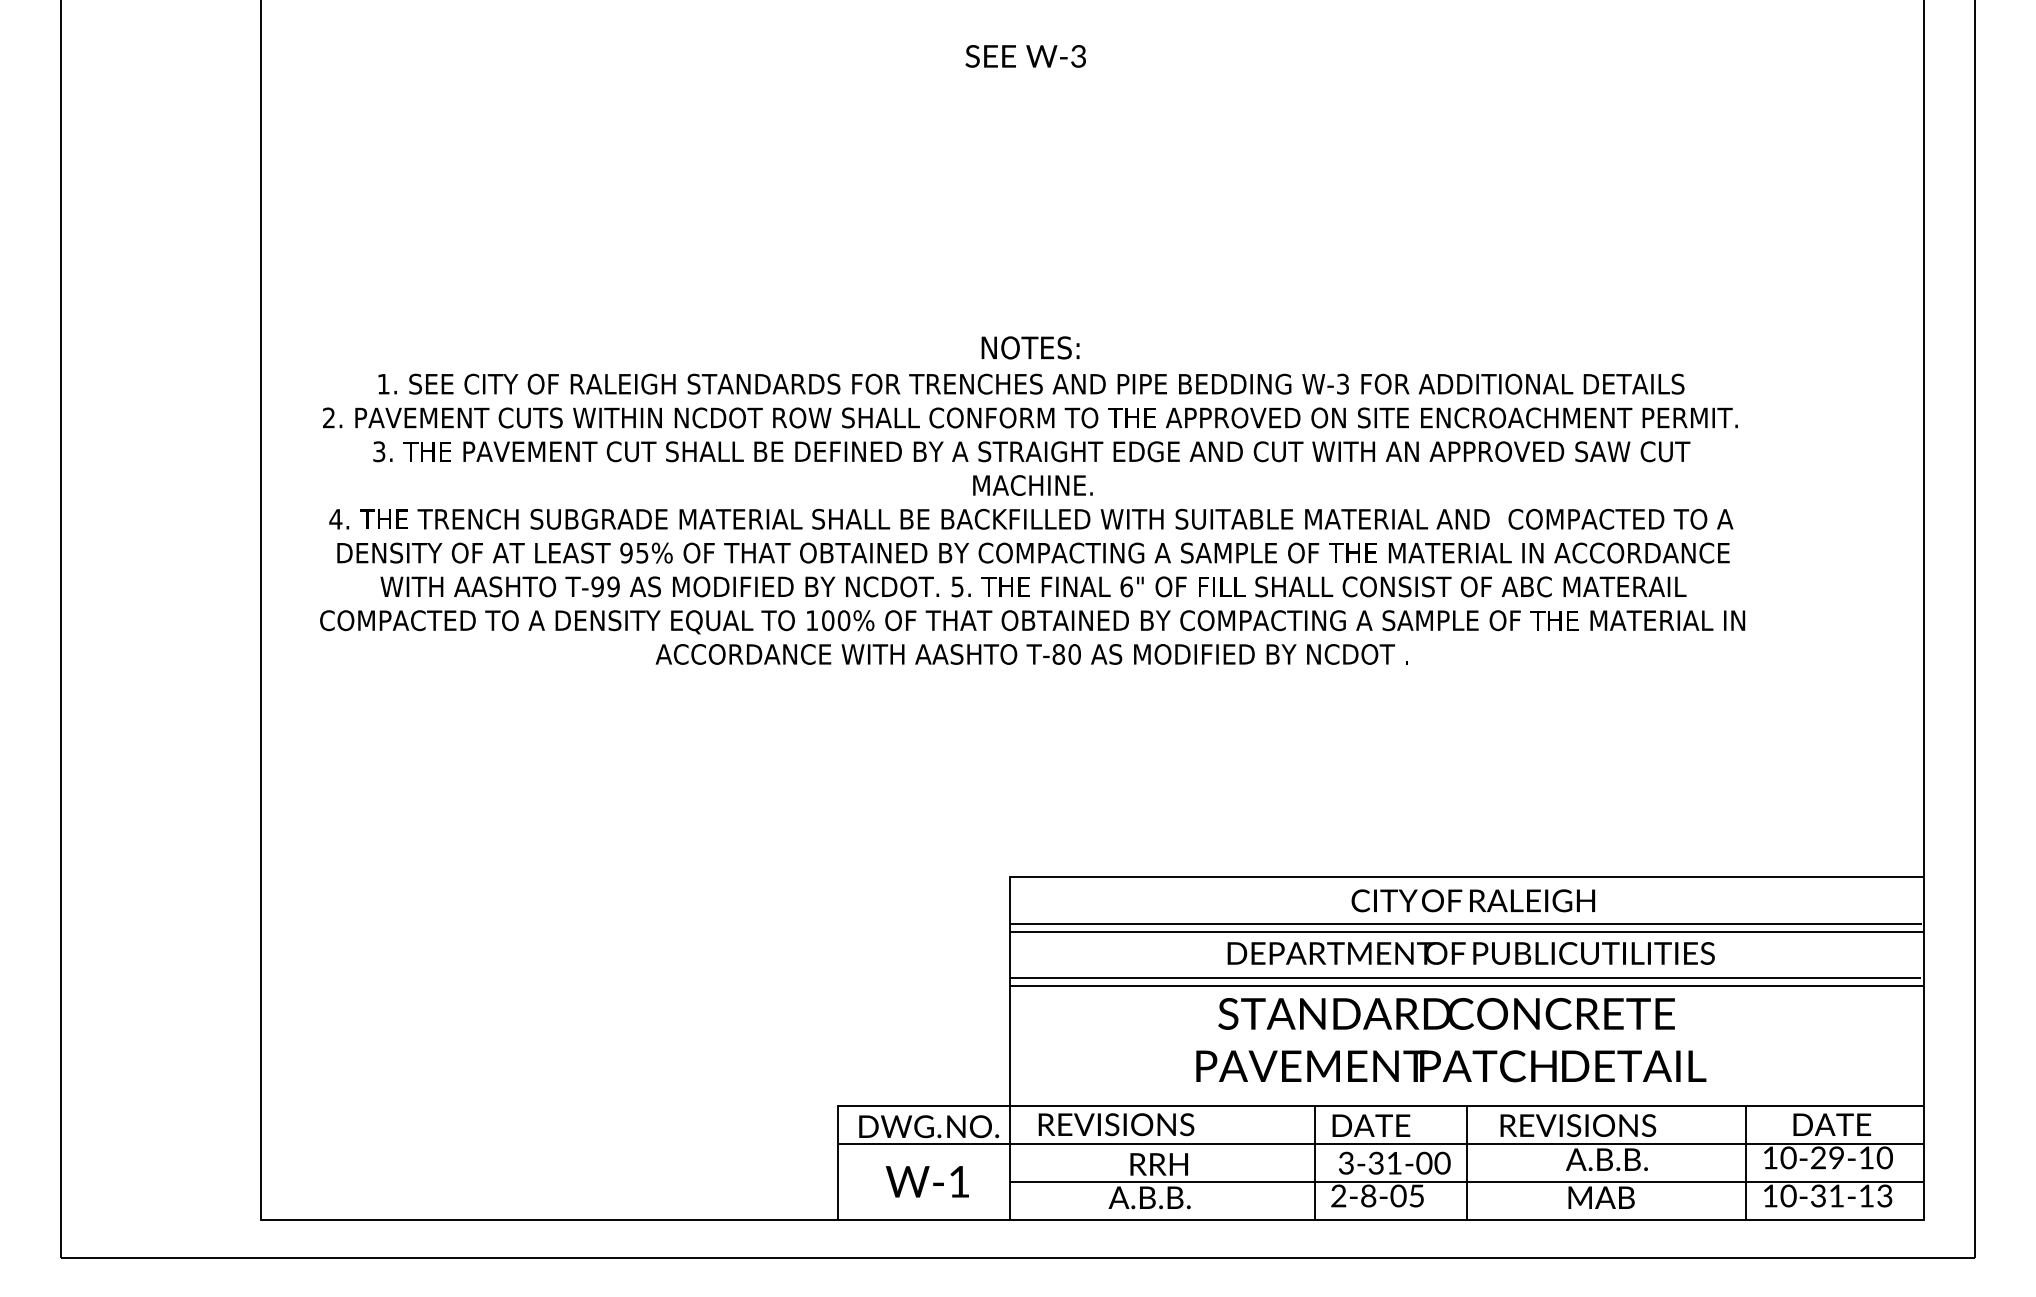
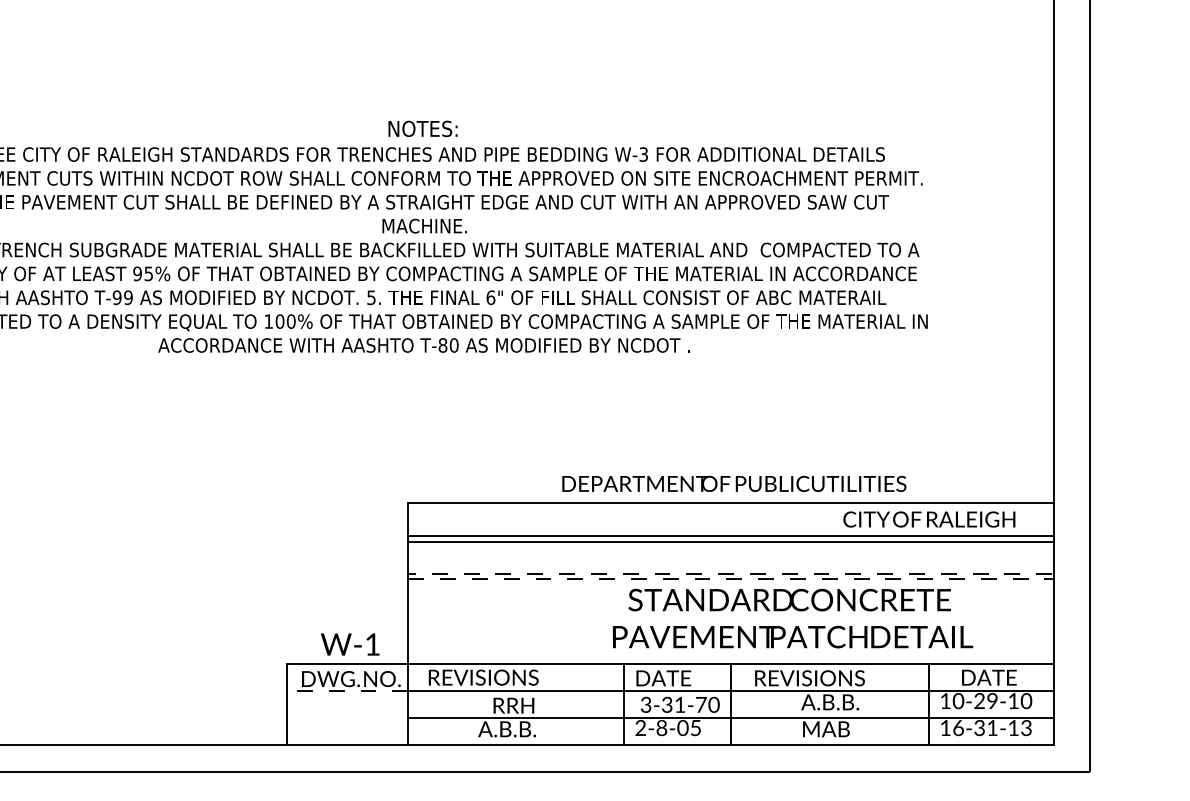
text: (1473, 900) -> (929, 519), moved
text: (1470, 953) -> (733, 483), moved
line: (1465, 977) -> (730, 573), solid -> dashed
line: (1467, 985) -> (731, 579), solid -> dashed
text: (1451, 1040) -> (793, 618), moved
line: (923, 1143) -> (347, 690), solid -> dashed
text: (1424, 1162) -> (701, 704), 3-31-00 -> 3-31-70
text: (926, 1181) -> (349, 644), moved
text: (1788, 1195) -> (958, 727), 10-31-13 -> 16-31-13

